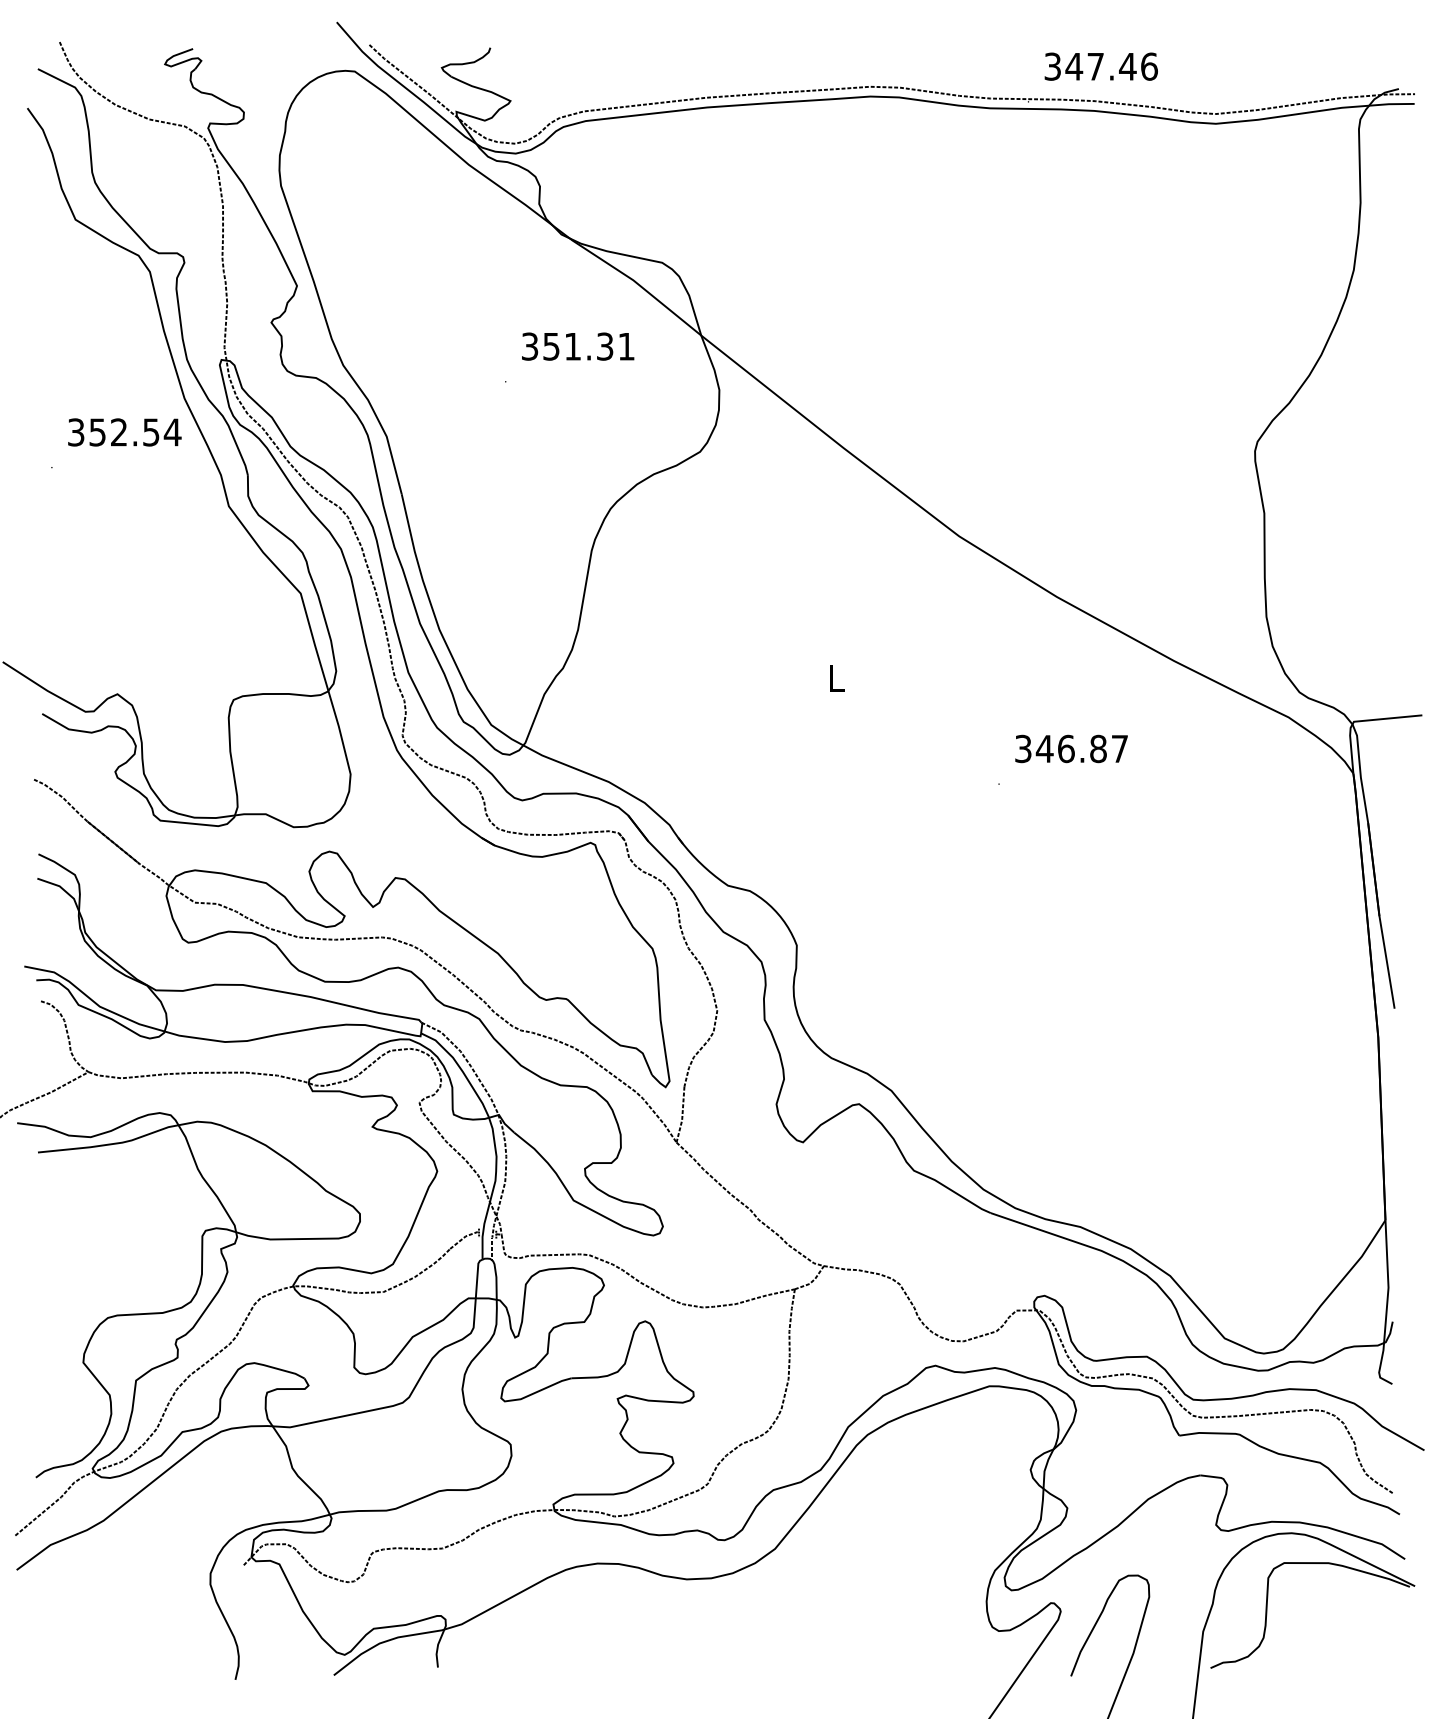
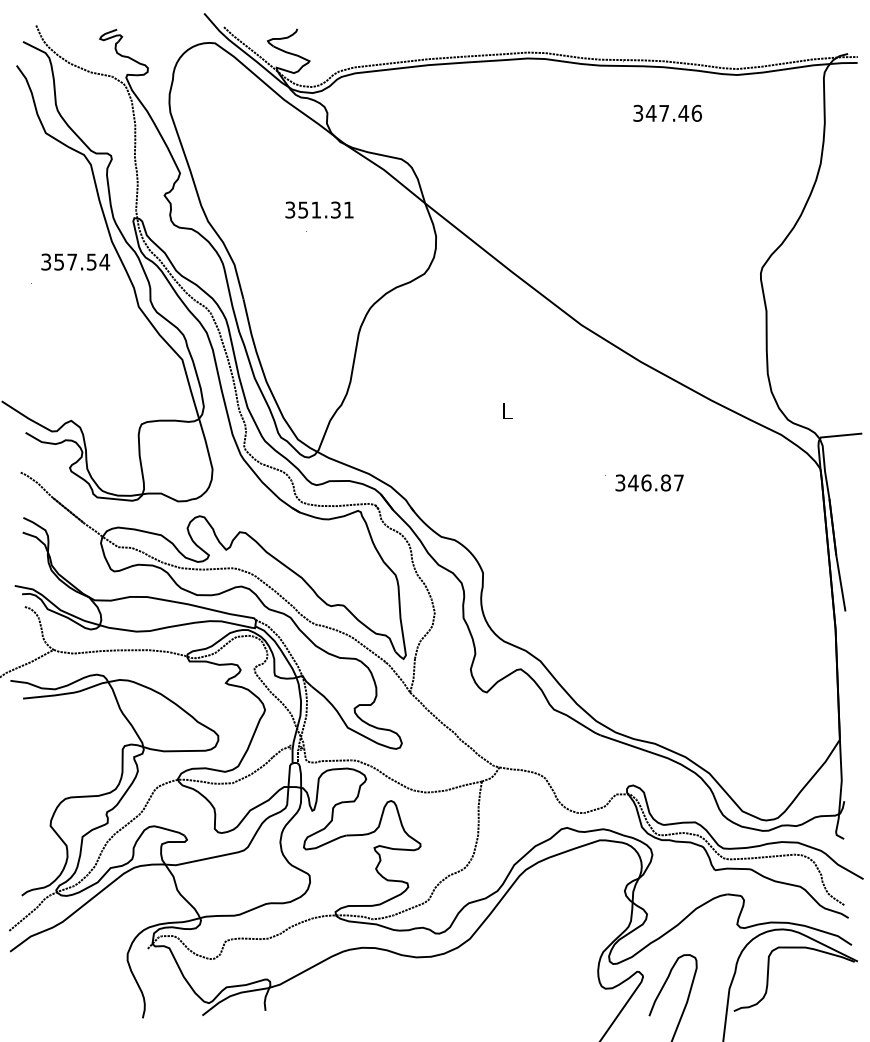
text: (1101, 65) -> (667, 112), moved
text: (578, 345) -> (319, 209), moved
text: (117, 431) -> (71, 261), 352.54 -> 357.54
text: (1071, 748) -> (649, 482), moved

